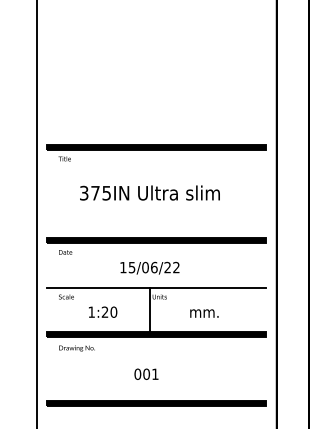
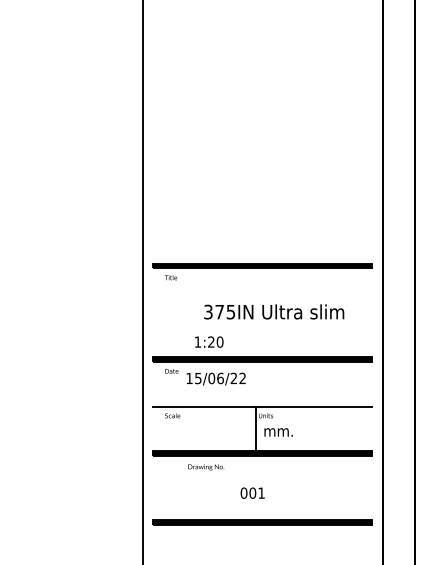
text: (150, 192) -> (274, 311), moved
text: (149, 267) -> (215, 378), moved
text: (103, 311) -> (209, 341), moved
text: (204, 313) -> (278, 432), moved
text: (77, 348) -> (206, 467), moved

